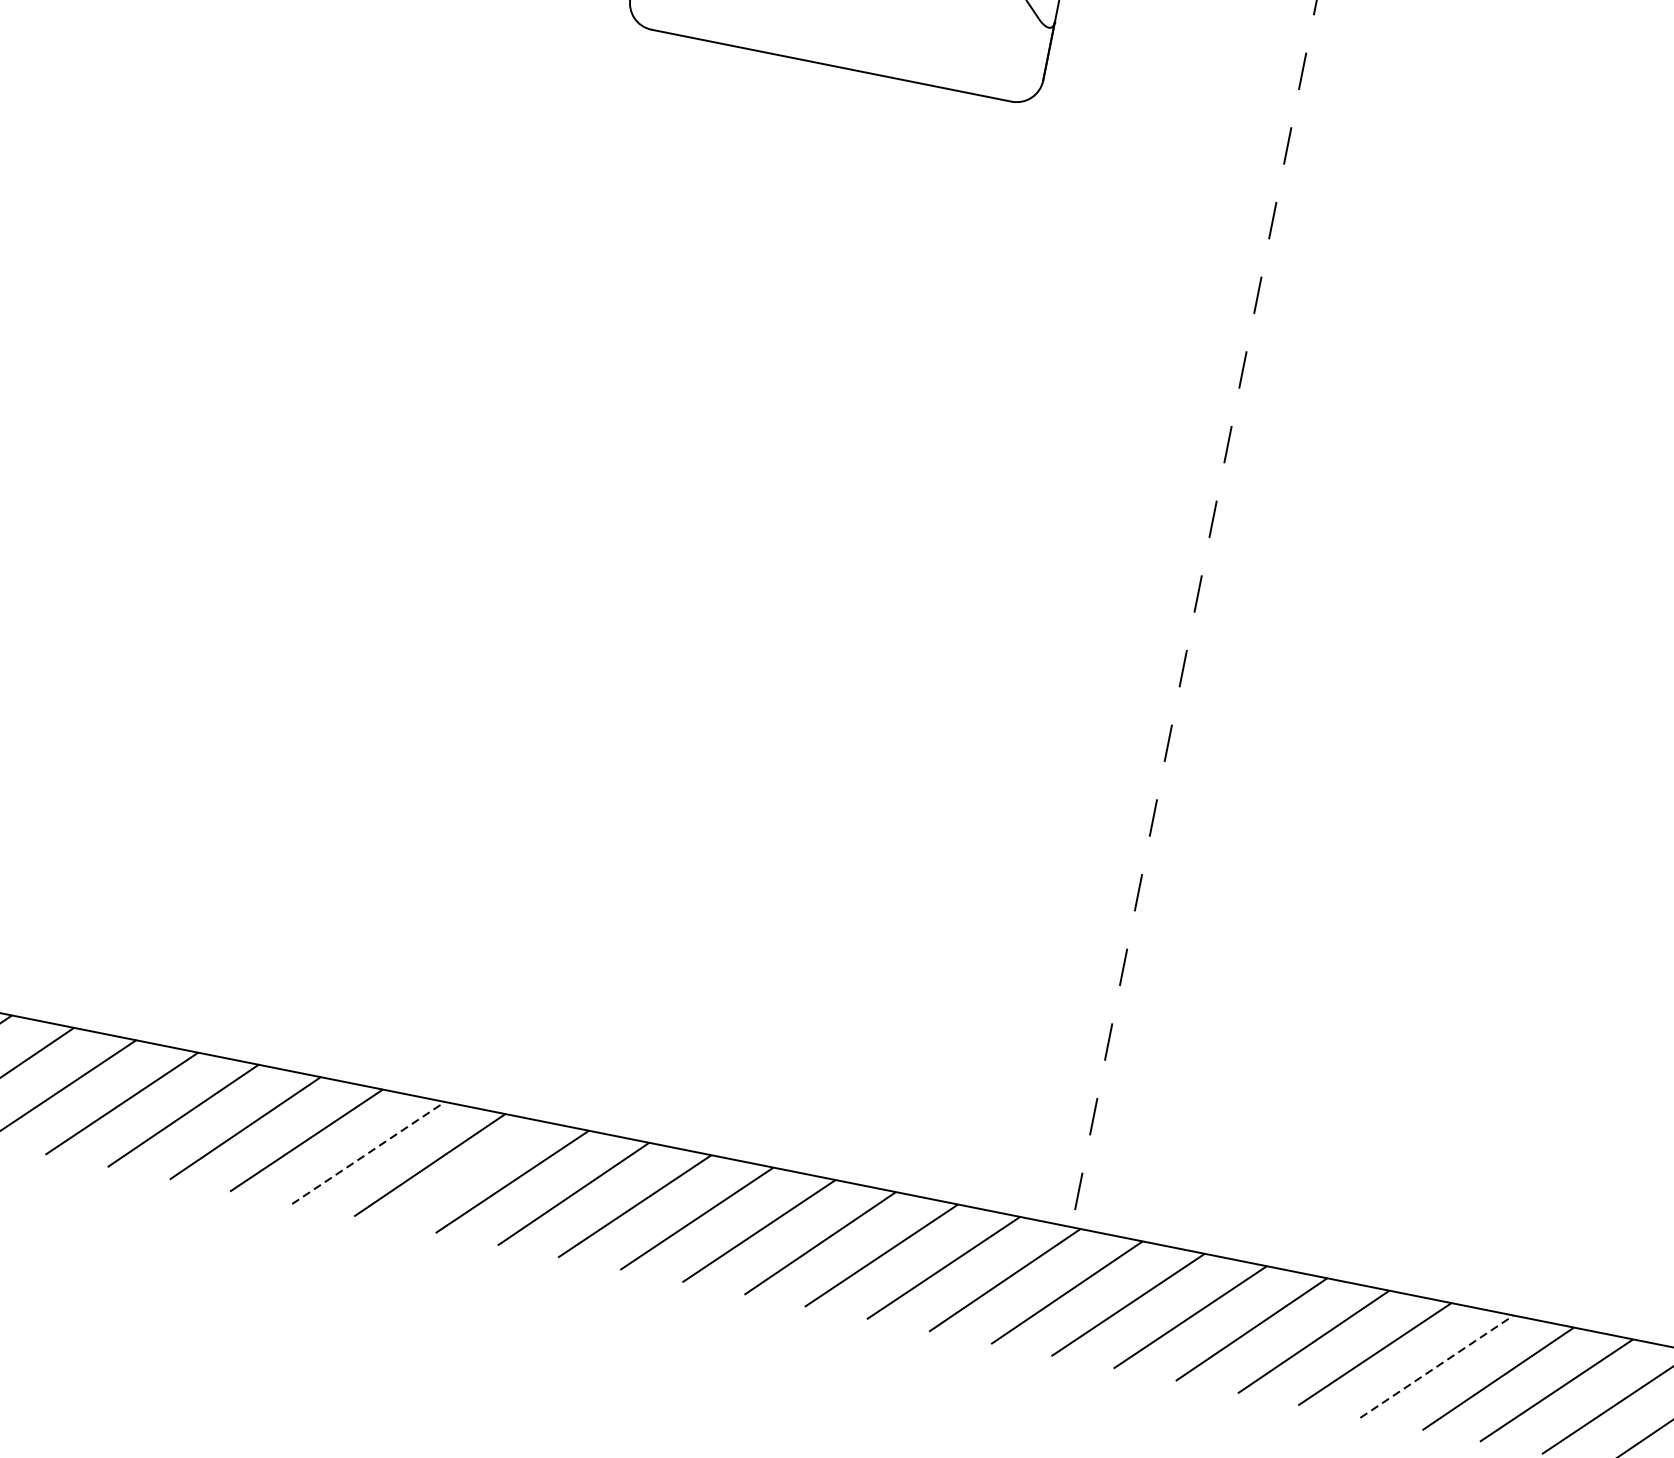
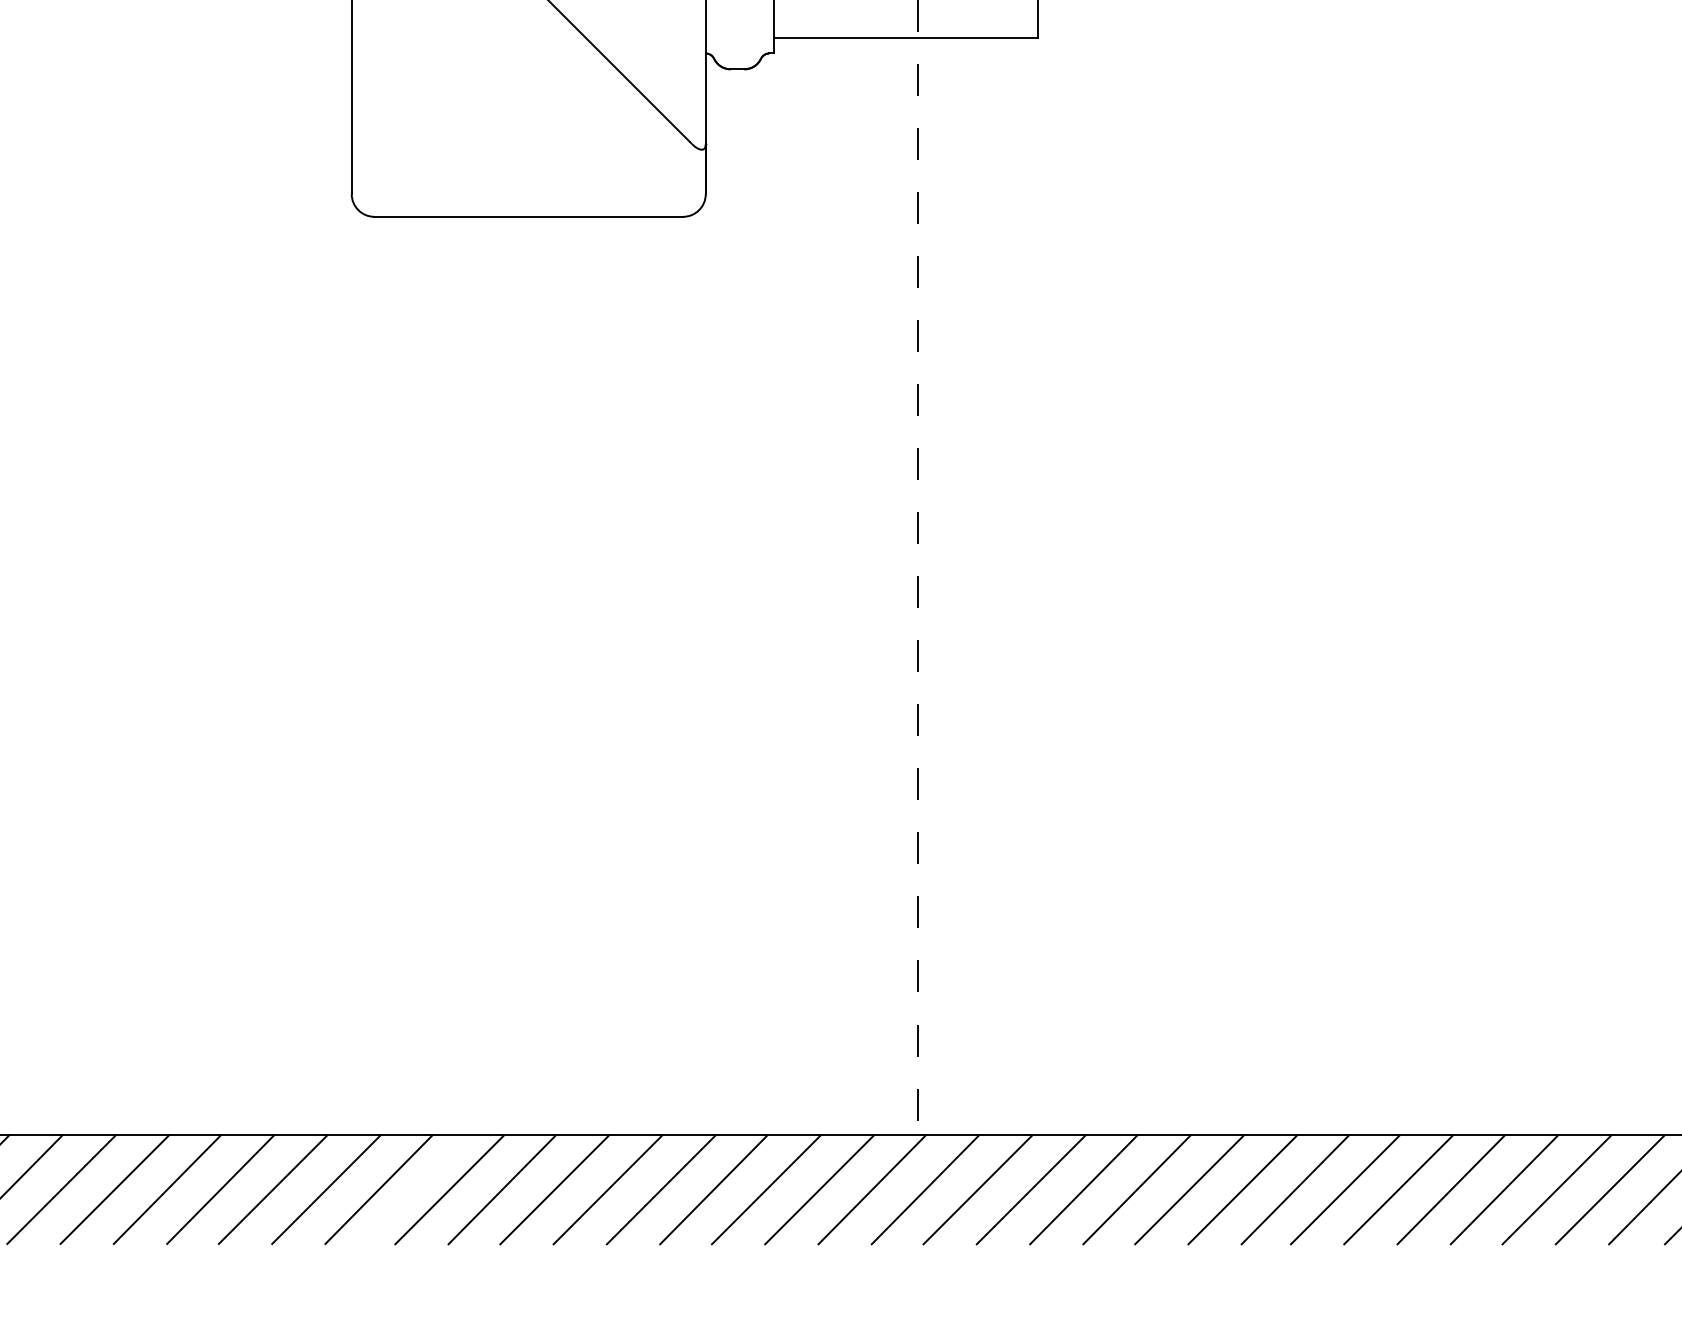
line: (369, 1152) -> (326, 1189), dashed -> solid
line: (1437, 1365) -> (1242, 1189), dashed -> solid

